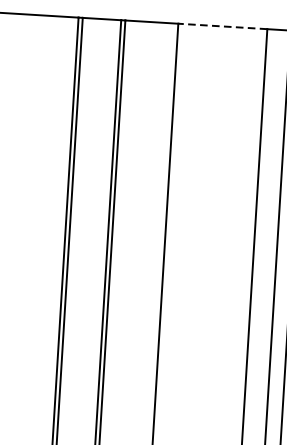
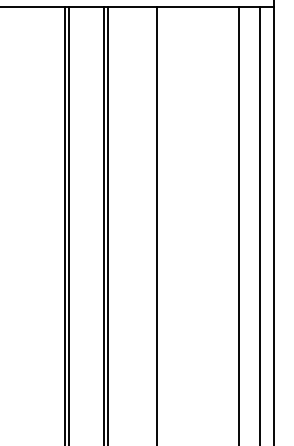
line: (222, 26) -> (197, 7), dashed -> solid

